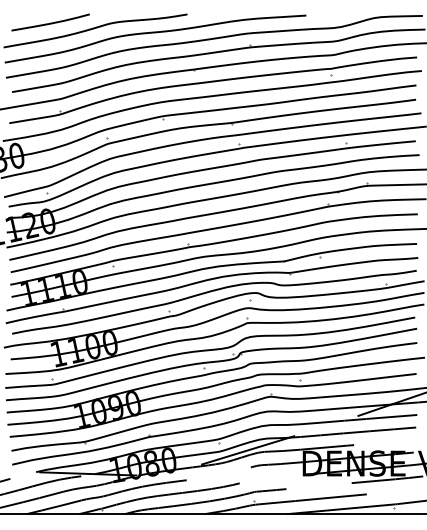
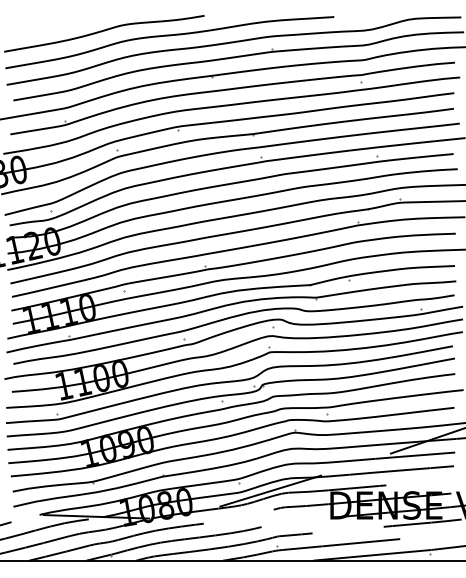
curve: (50, 22) -> (55, 24), removed

